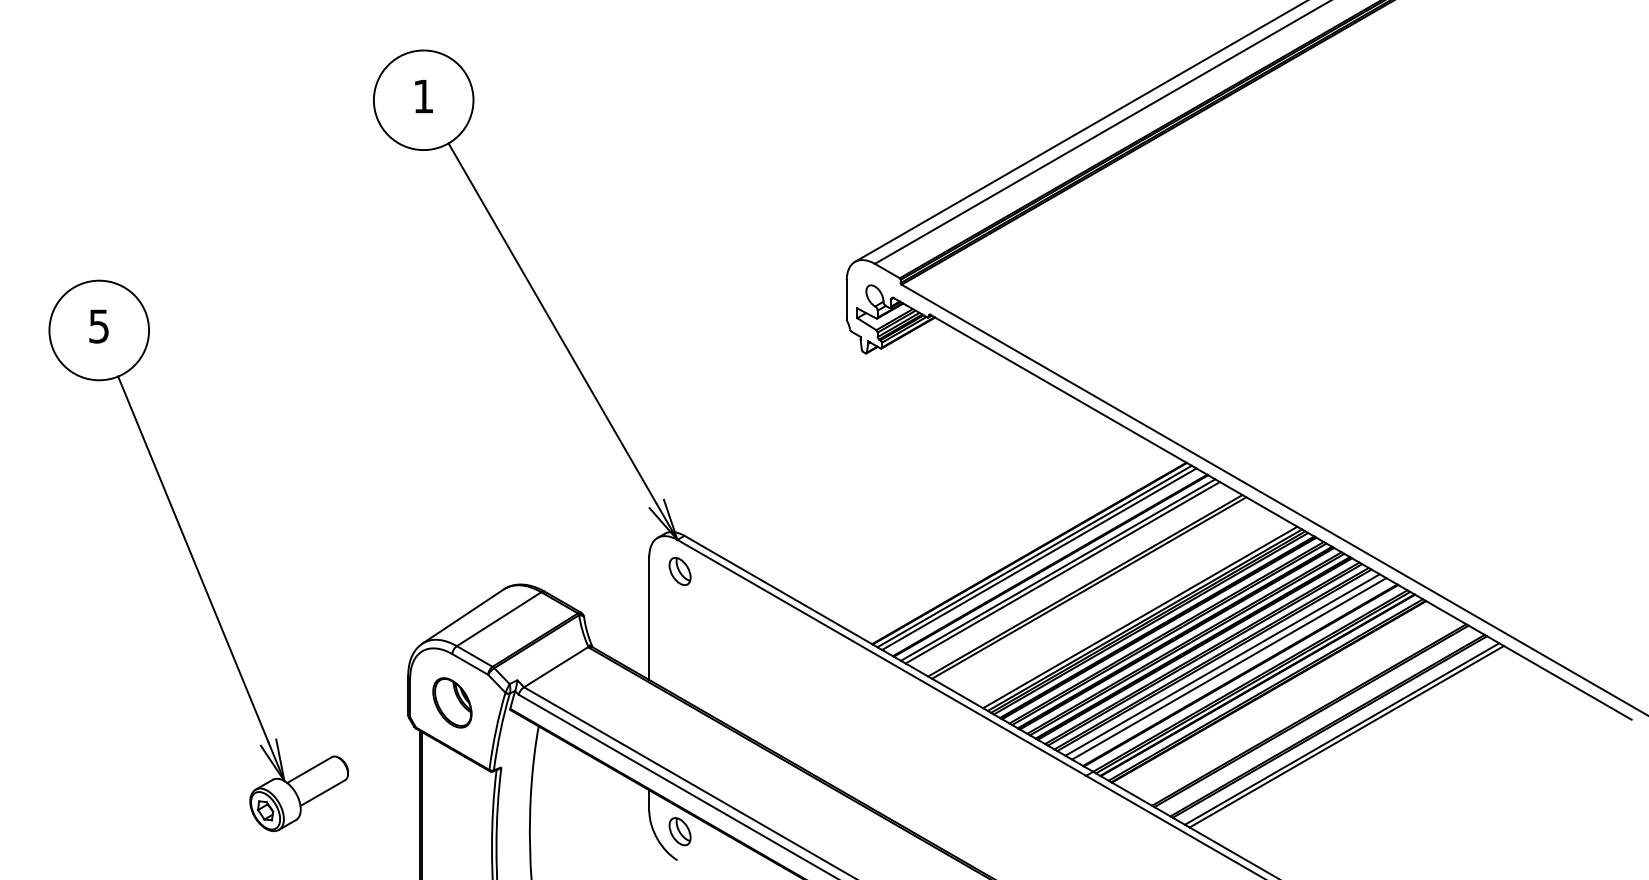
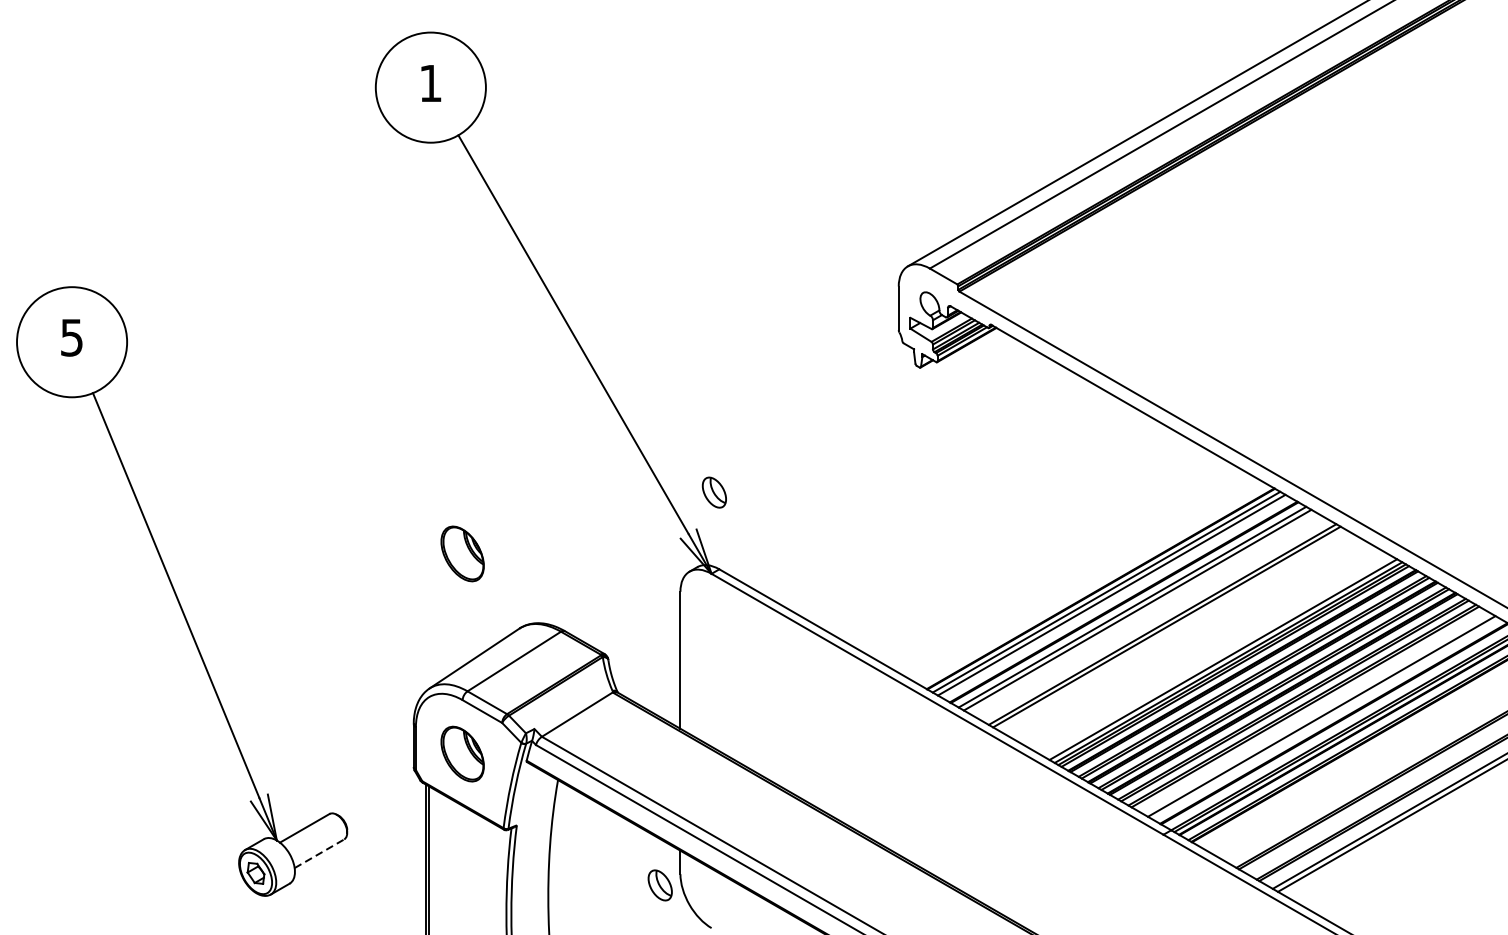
part: (452, 521) -> (462, 553), added
part: (679, 571) -> (713, 492), moved
line: (1222, 664) -> (1314, 711), removed
line: (322, 793) -> (318, 854), solid -> dashed
part: (679, 831) -> (659, 885), moved

